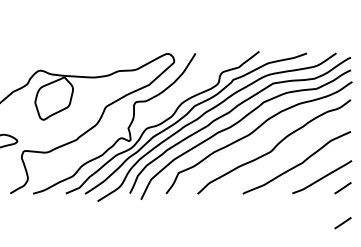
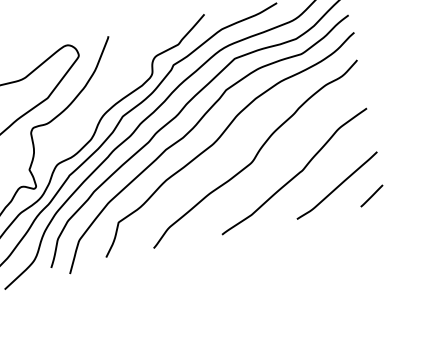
line: (342, 223) -> (381, 249), removed

